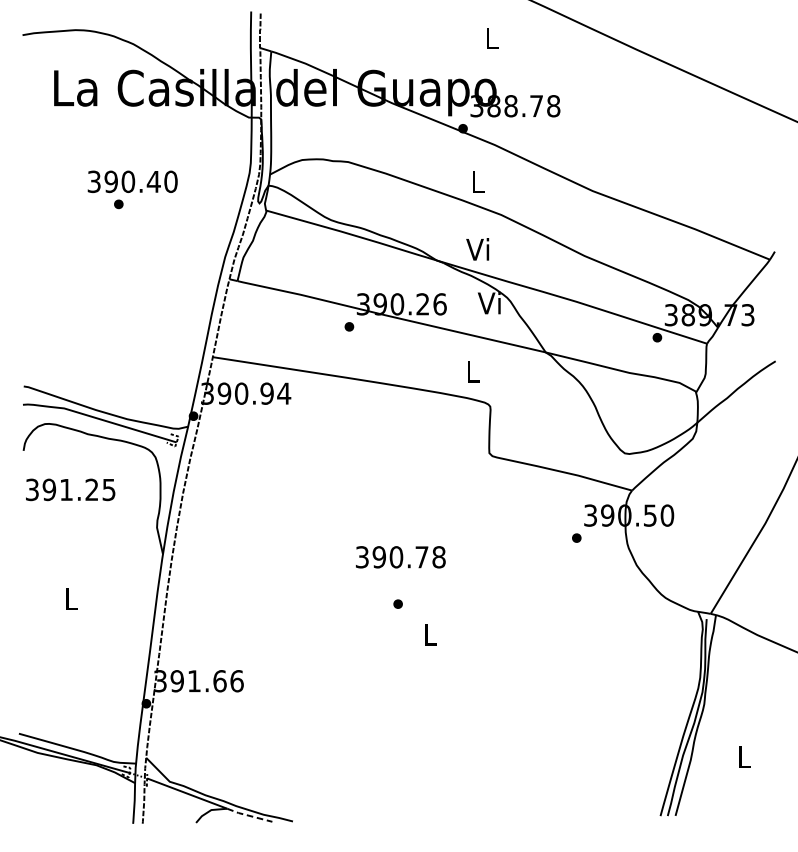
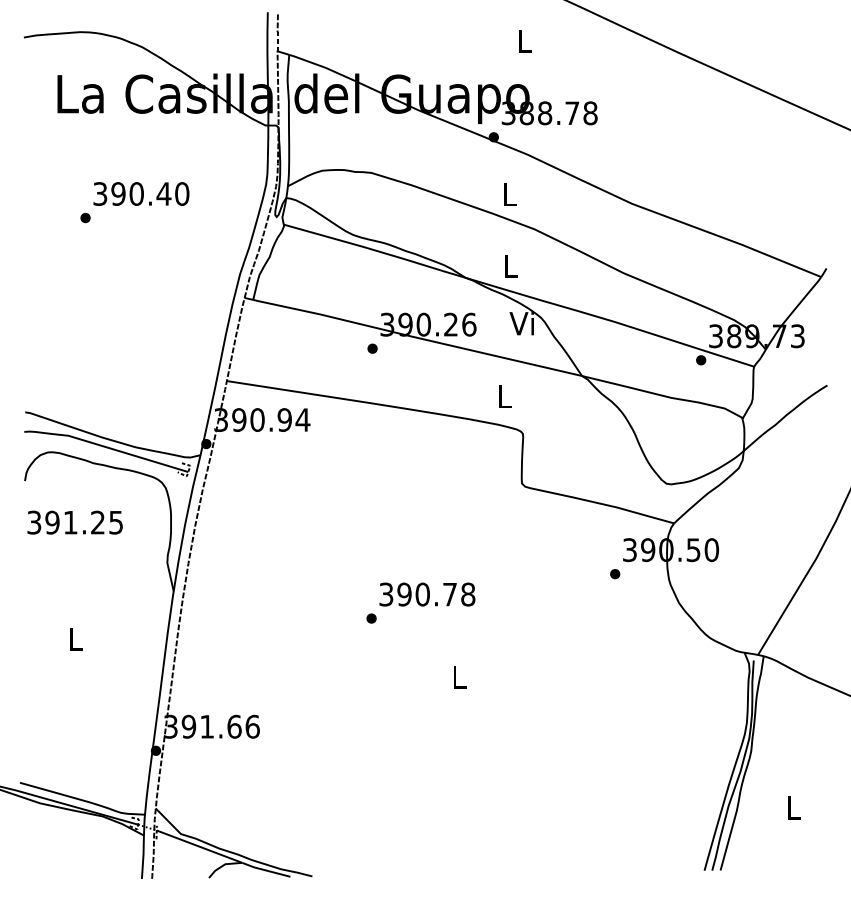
part: (118, 204) -> (85, 218), moved
text: (477, 248) -> (509, 265), Vi -> L
part: (398, 604) -> (371, 618), moved
line: (249, 815) -> (265, 870), dashed -> solid

